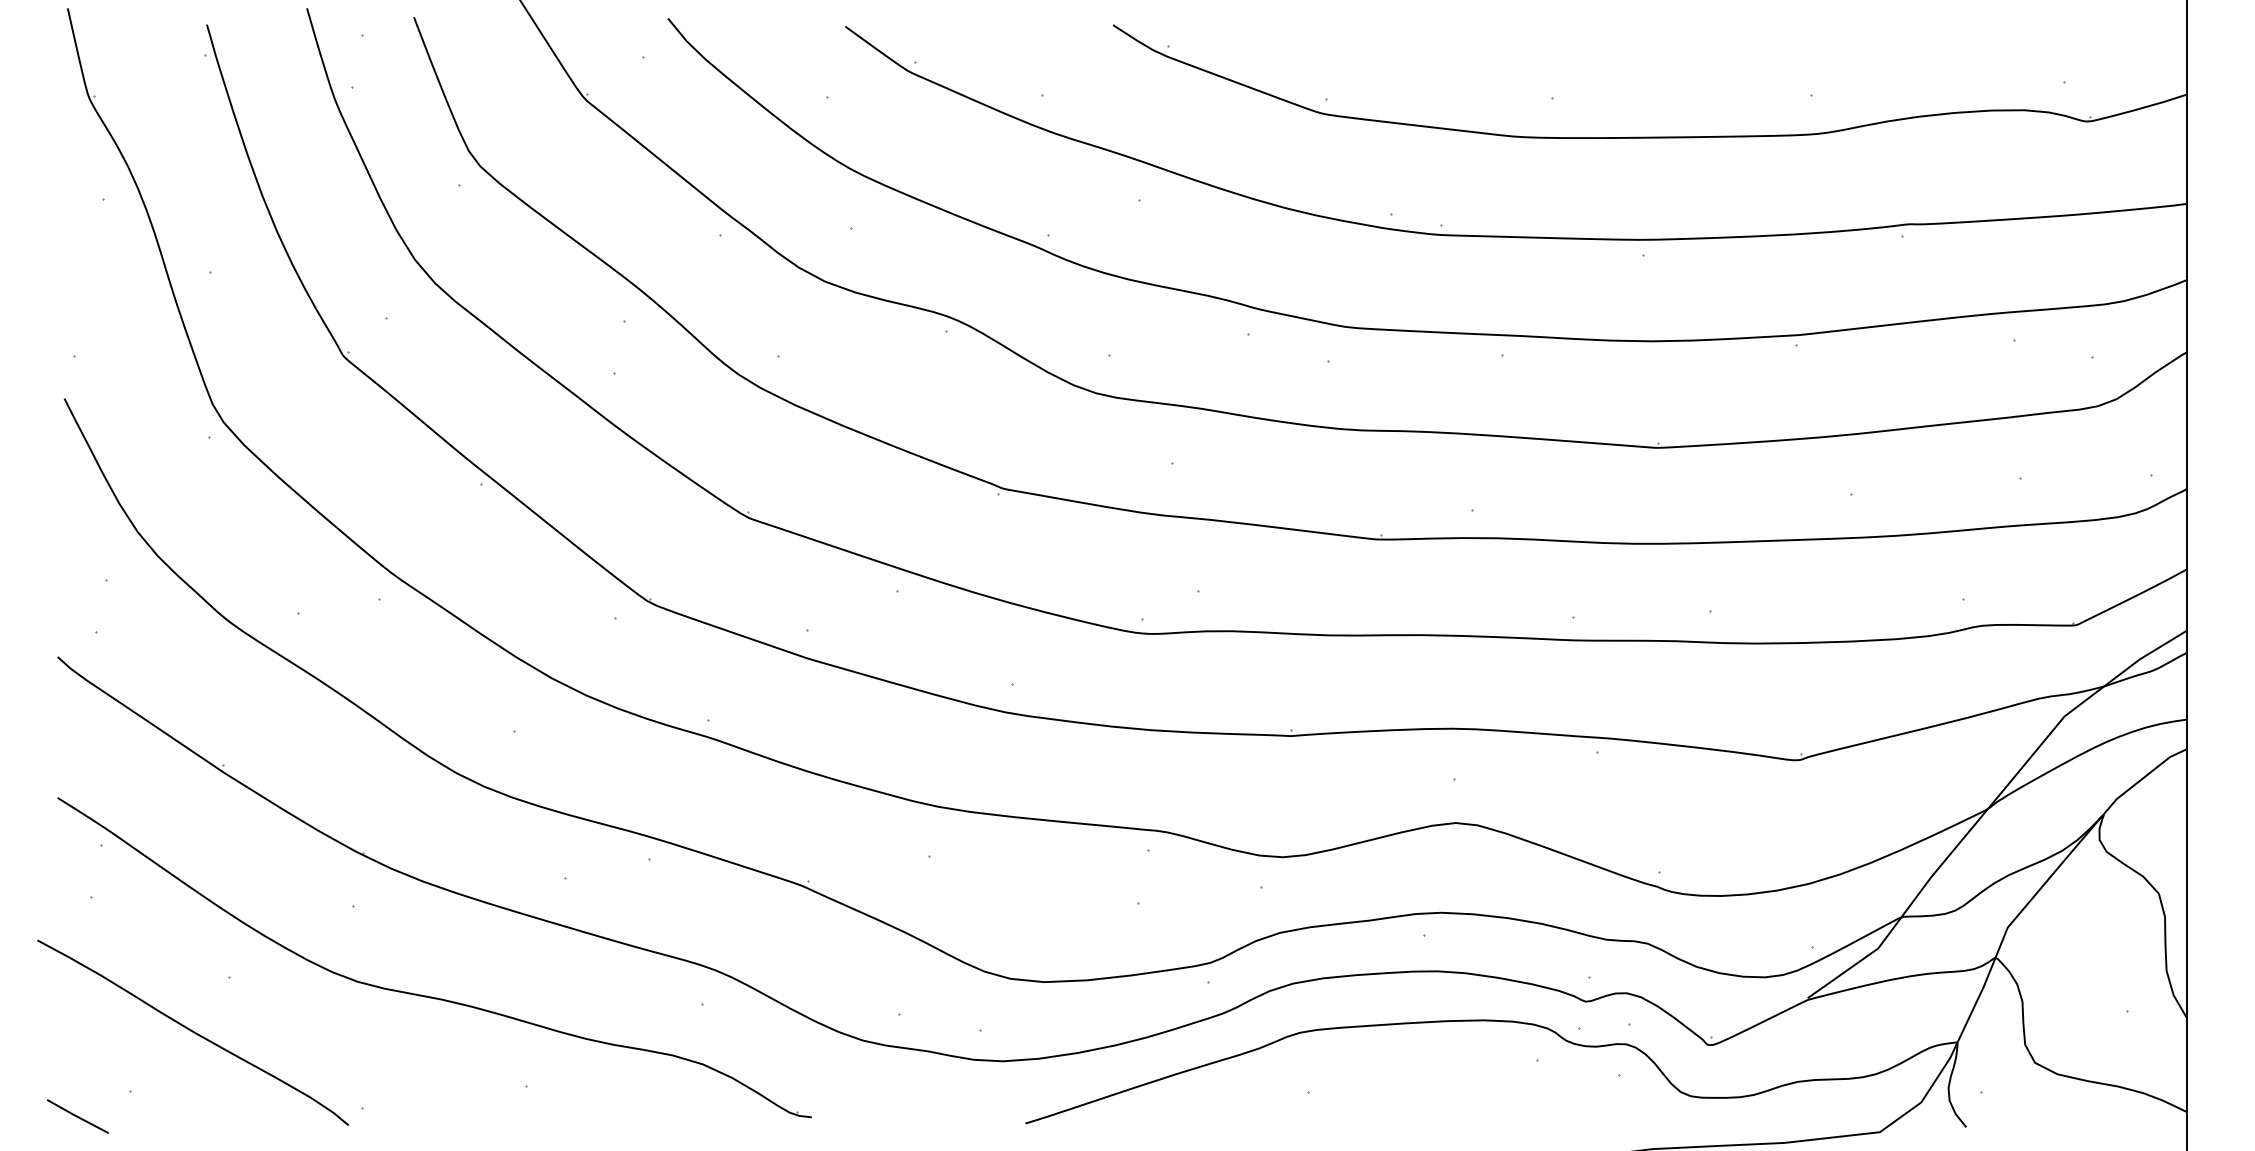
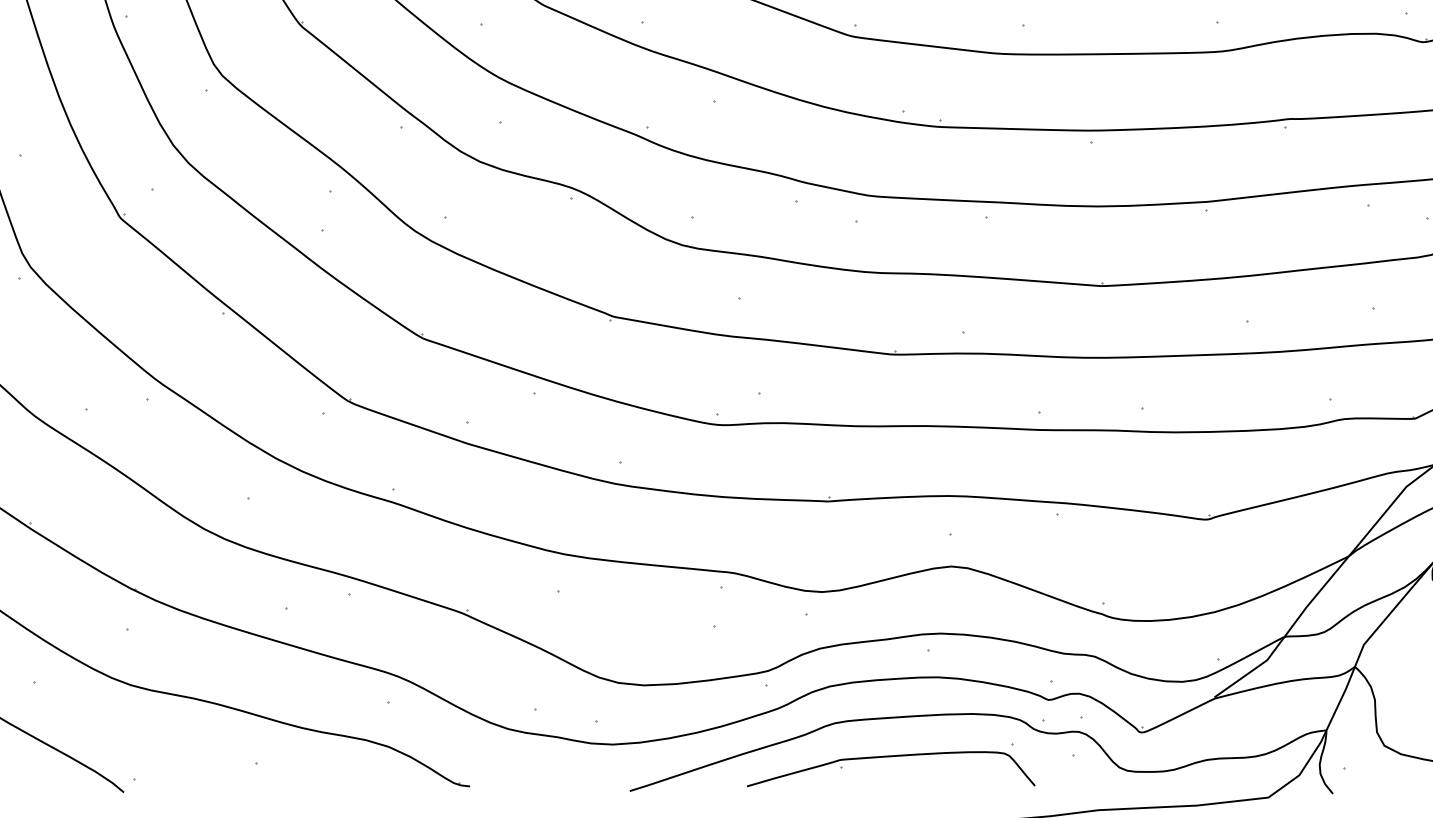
curve: (1371, 1078) -> (888, 757), added

